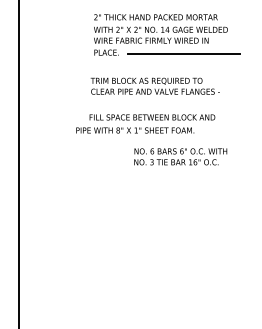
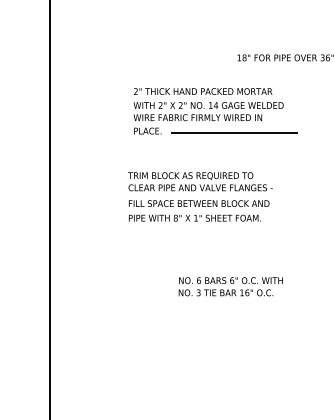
text: (155, 86) -> (200, 181), moved
text: (134, 129) -> (194, 217), moved
text: (180, 156) -> (230, 286), moved

